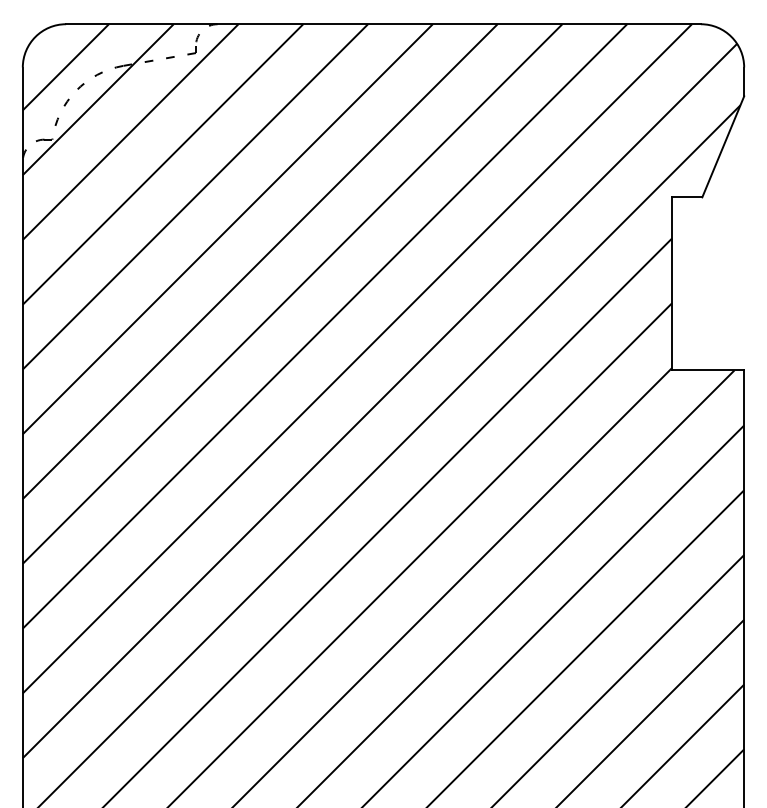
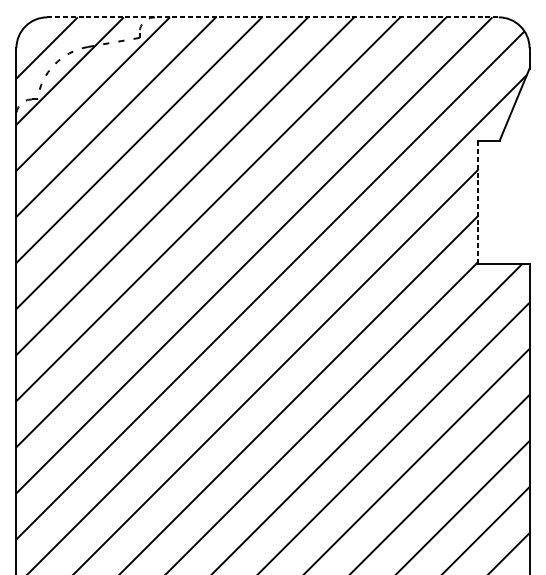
line: (383, 24) -> (273, 17), solid -> dashed
line: (672, 283) -> (478, 201), solid -> dashed

